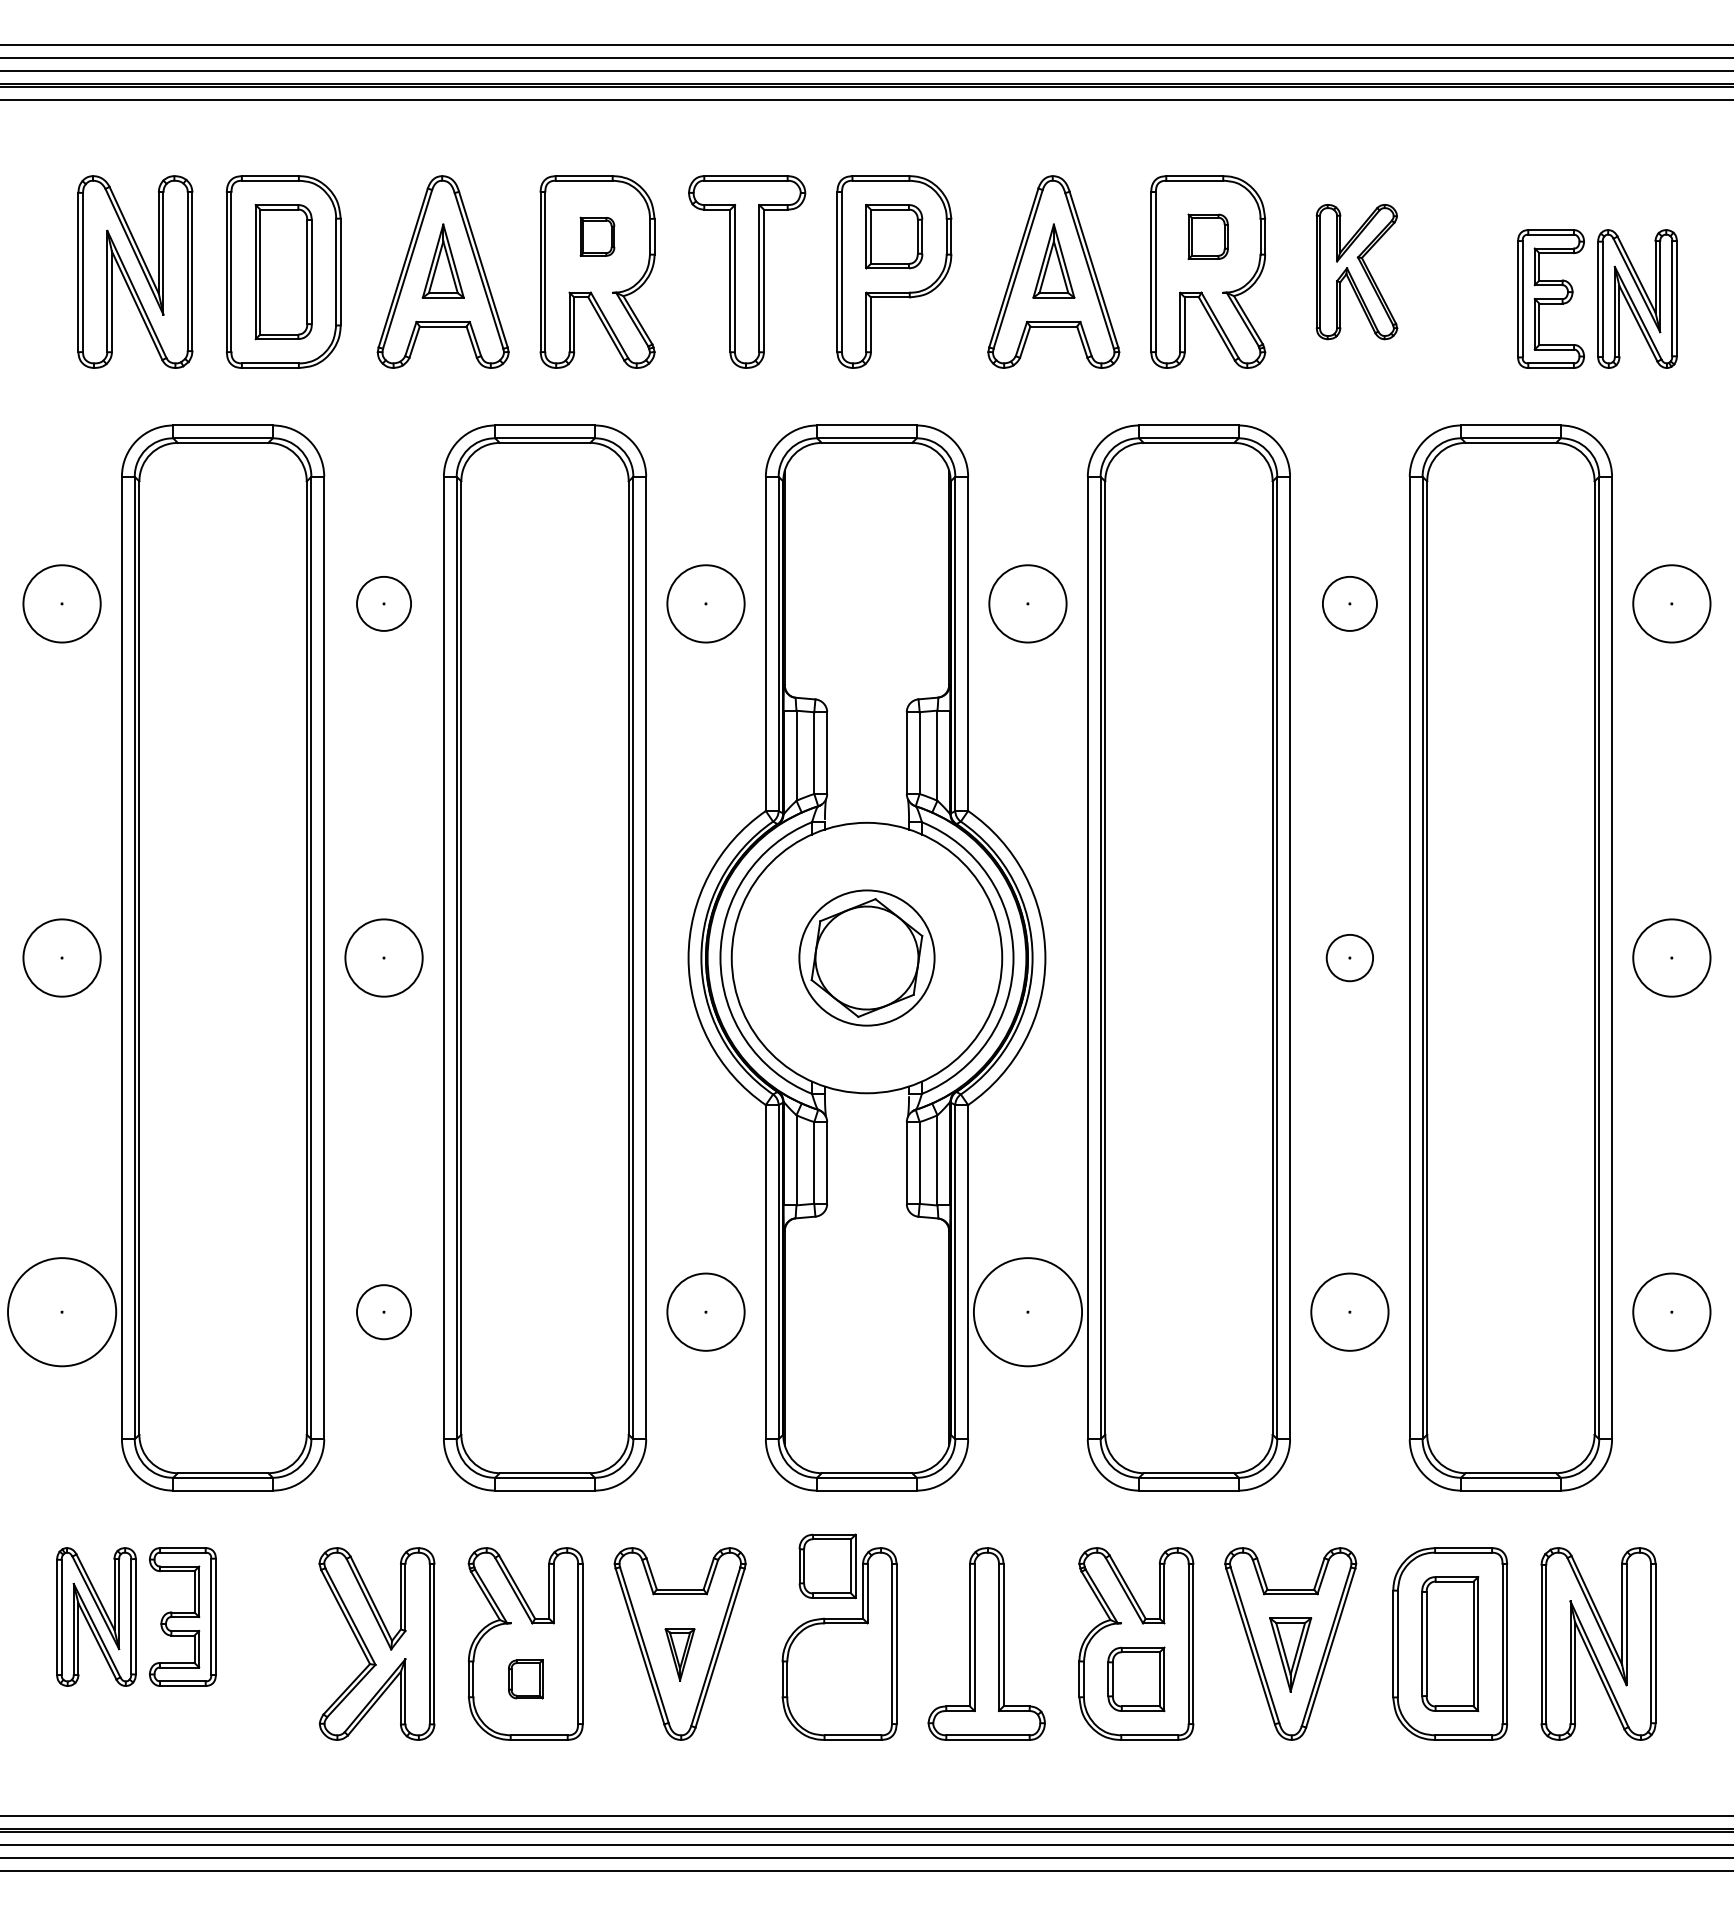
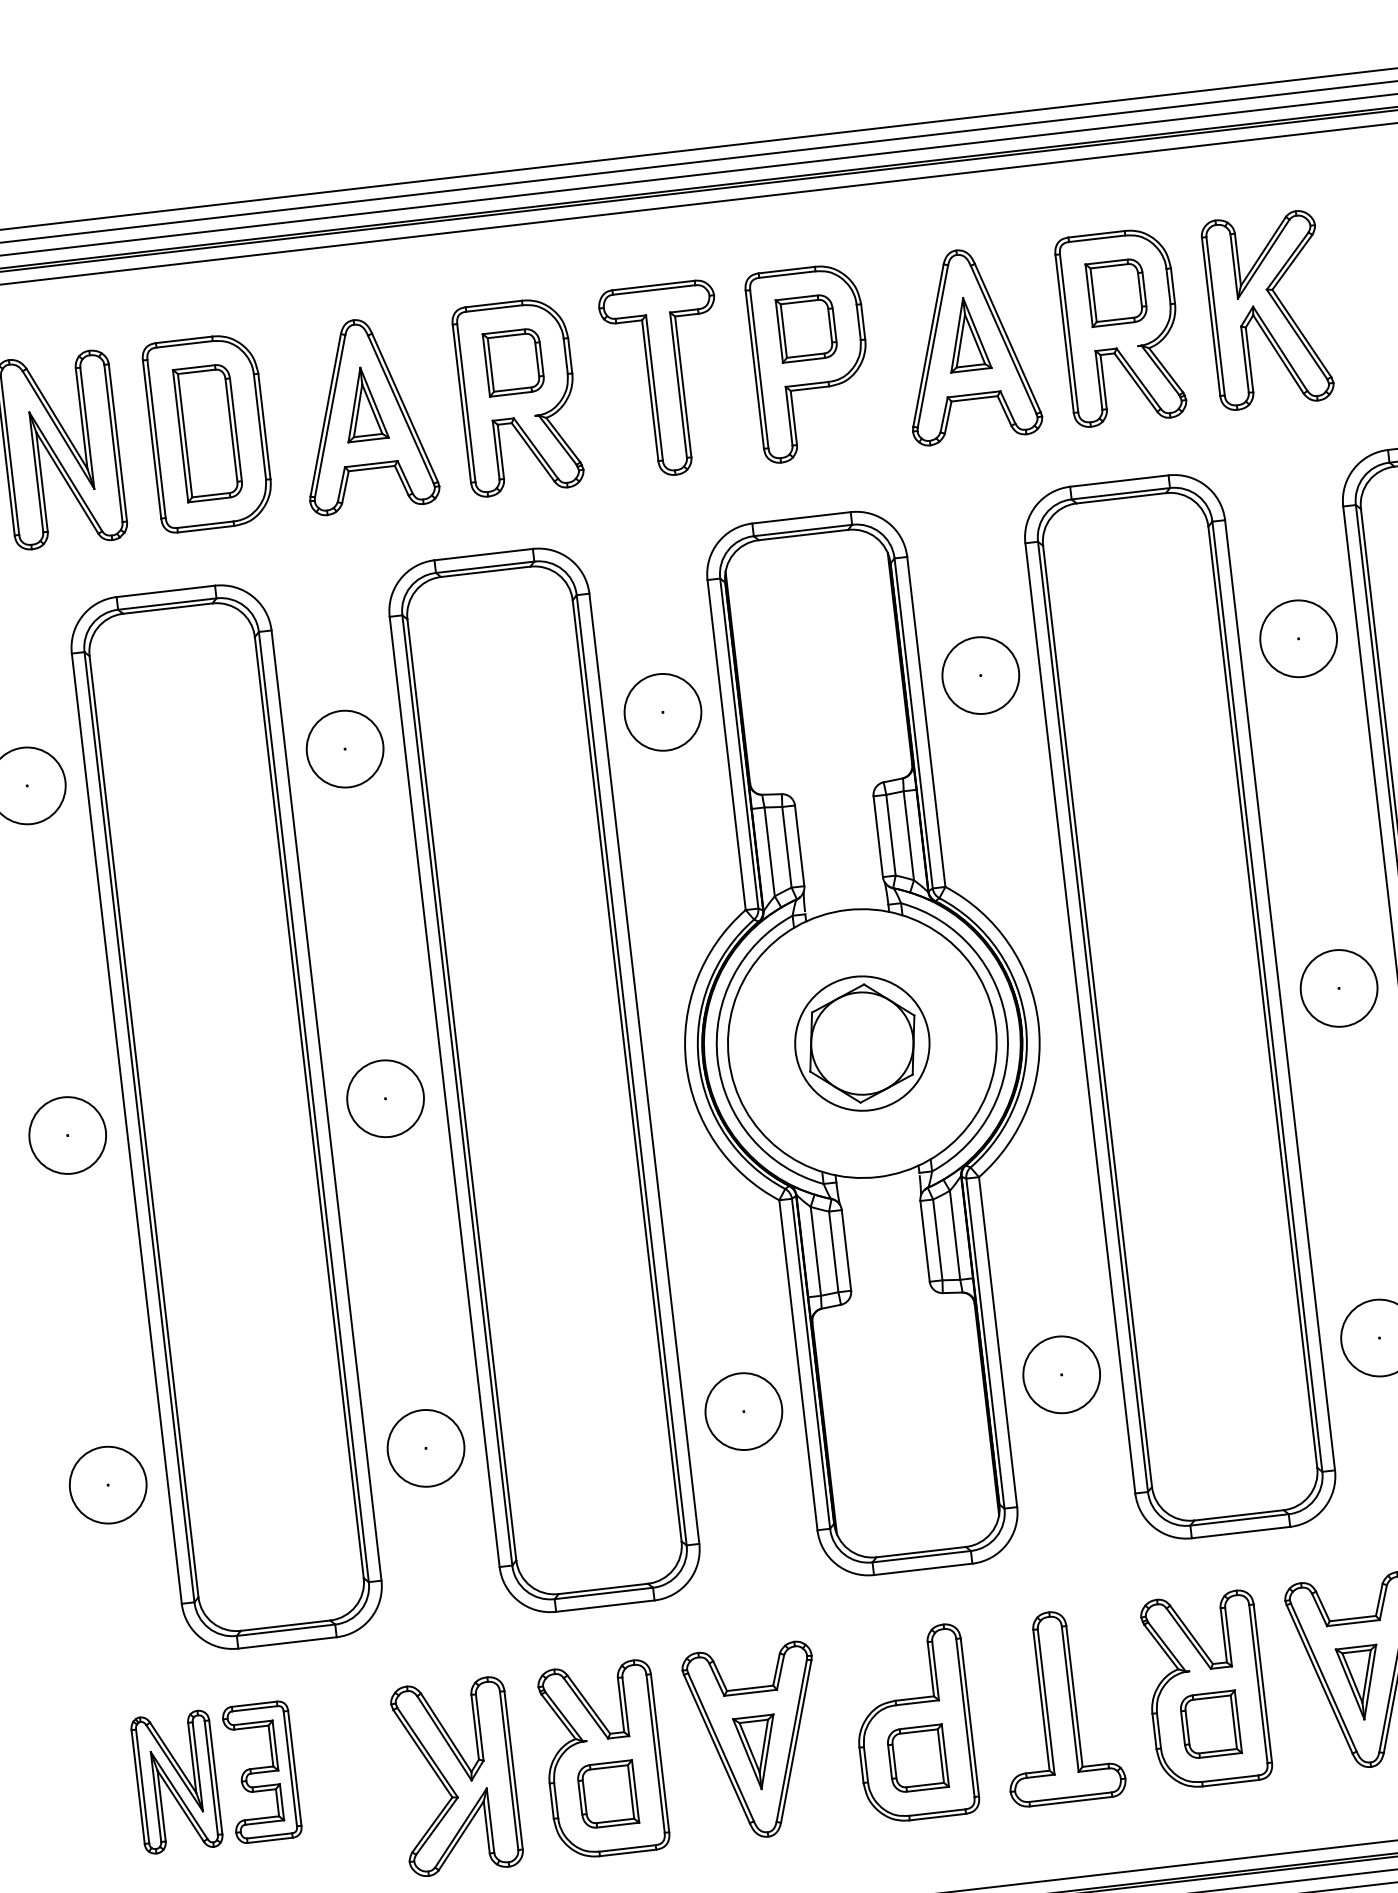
part: (597, 236) -> (513, 362), size x1.67
part: (1208, 236) -> (1117, 292), size x1.43
part: (1356, 271) -> (1267, 309), size x1.43
circle: (383, 603) -> (344, 748), size x1.43
circle: (1349, 603) -> (1298, 638), size x1.43
circle: (1349, 957) -> (1338, 987), size x1.67
circle: (61, 1311) -> (107, 1484), size x0.71
circle: (383, 1311) -> (425, 1447), size x1.43
circle: (1027, 1311) -> (1061, 1374), size x0.71
part: (827, 1566) -> (917, 1758), moved
part: (679, 1654) -> (756, 1752), size x1.43
part: (525, 1679) -> (607, 1794), size x1.67

